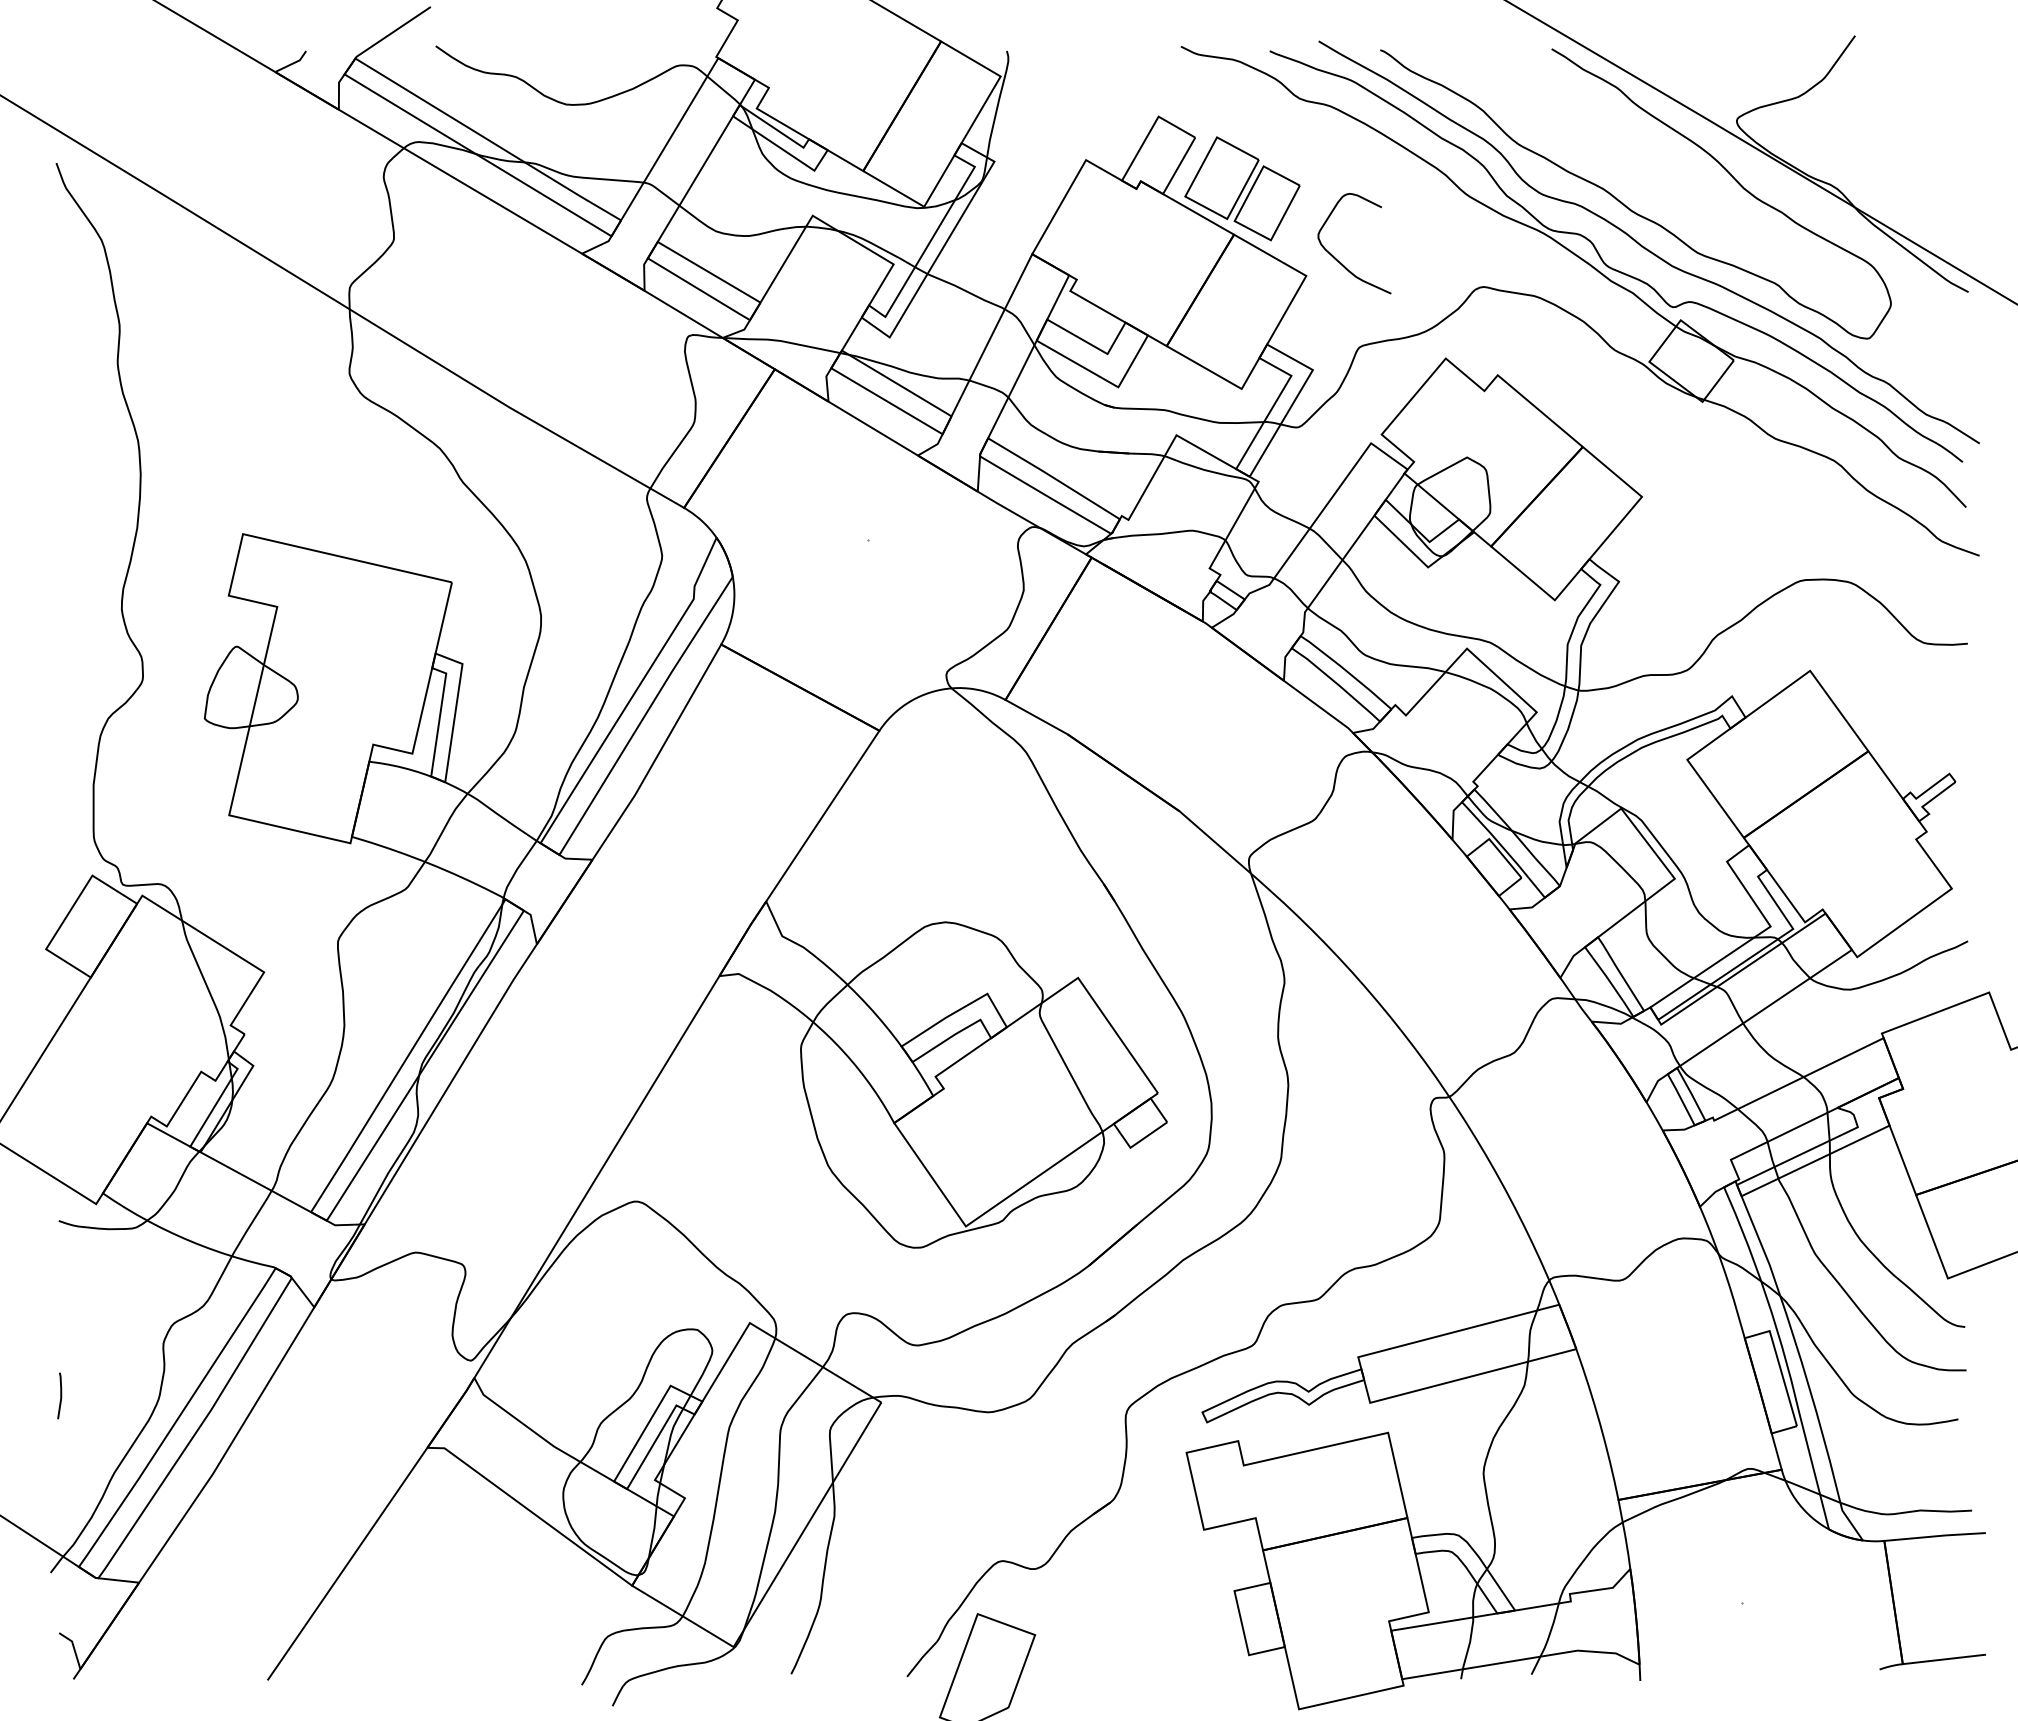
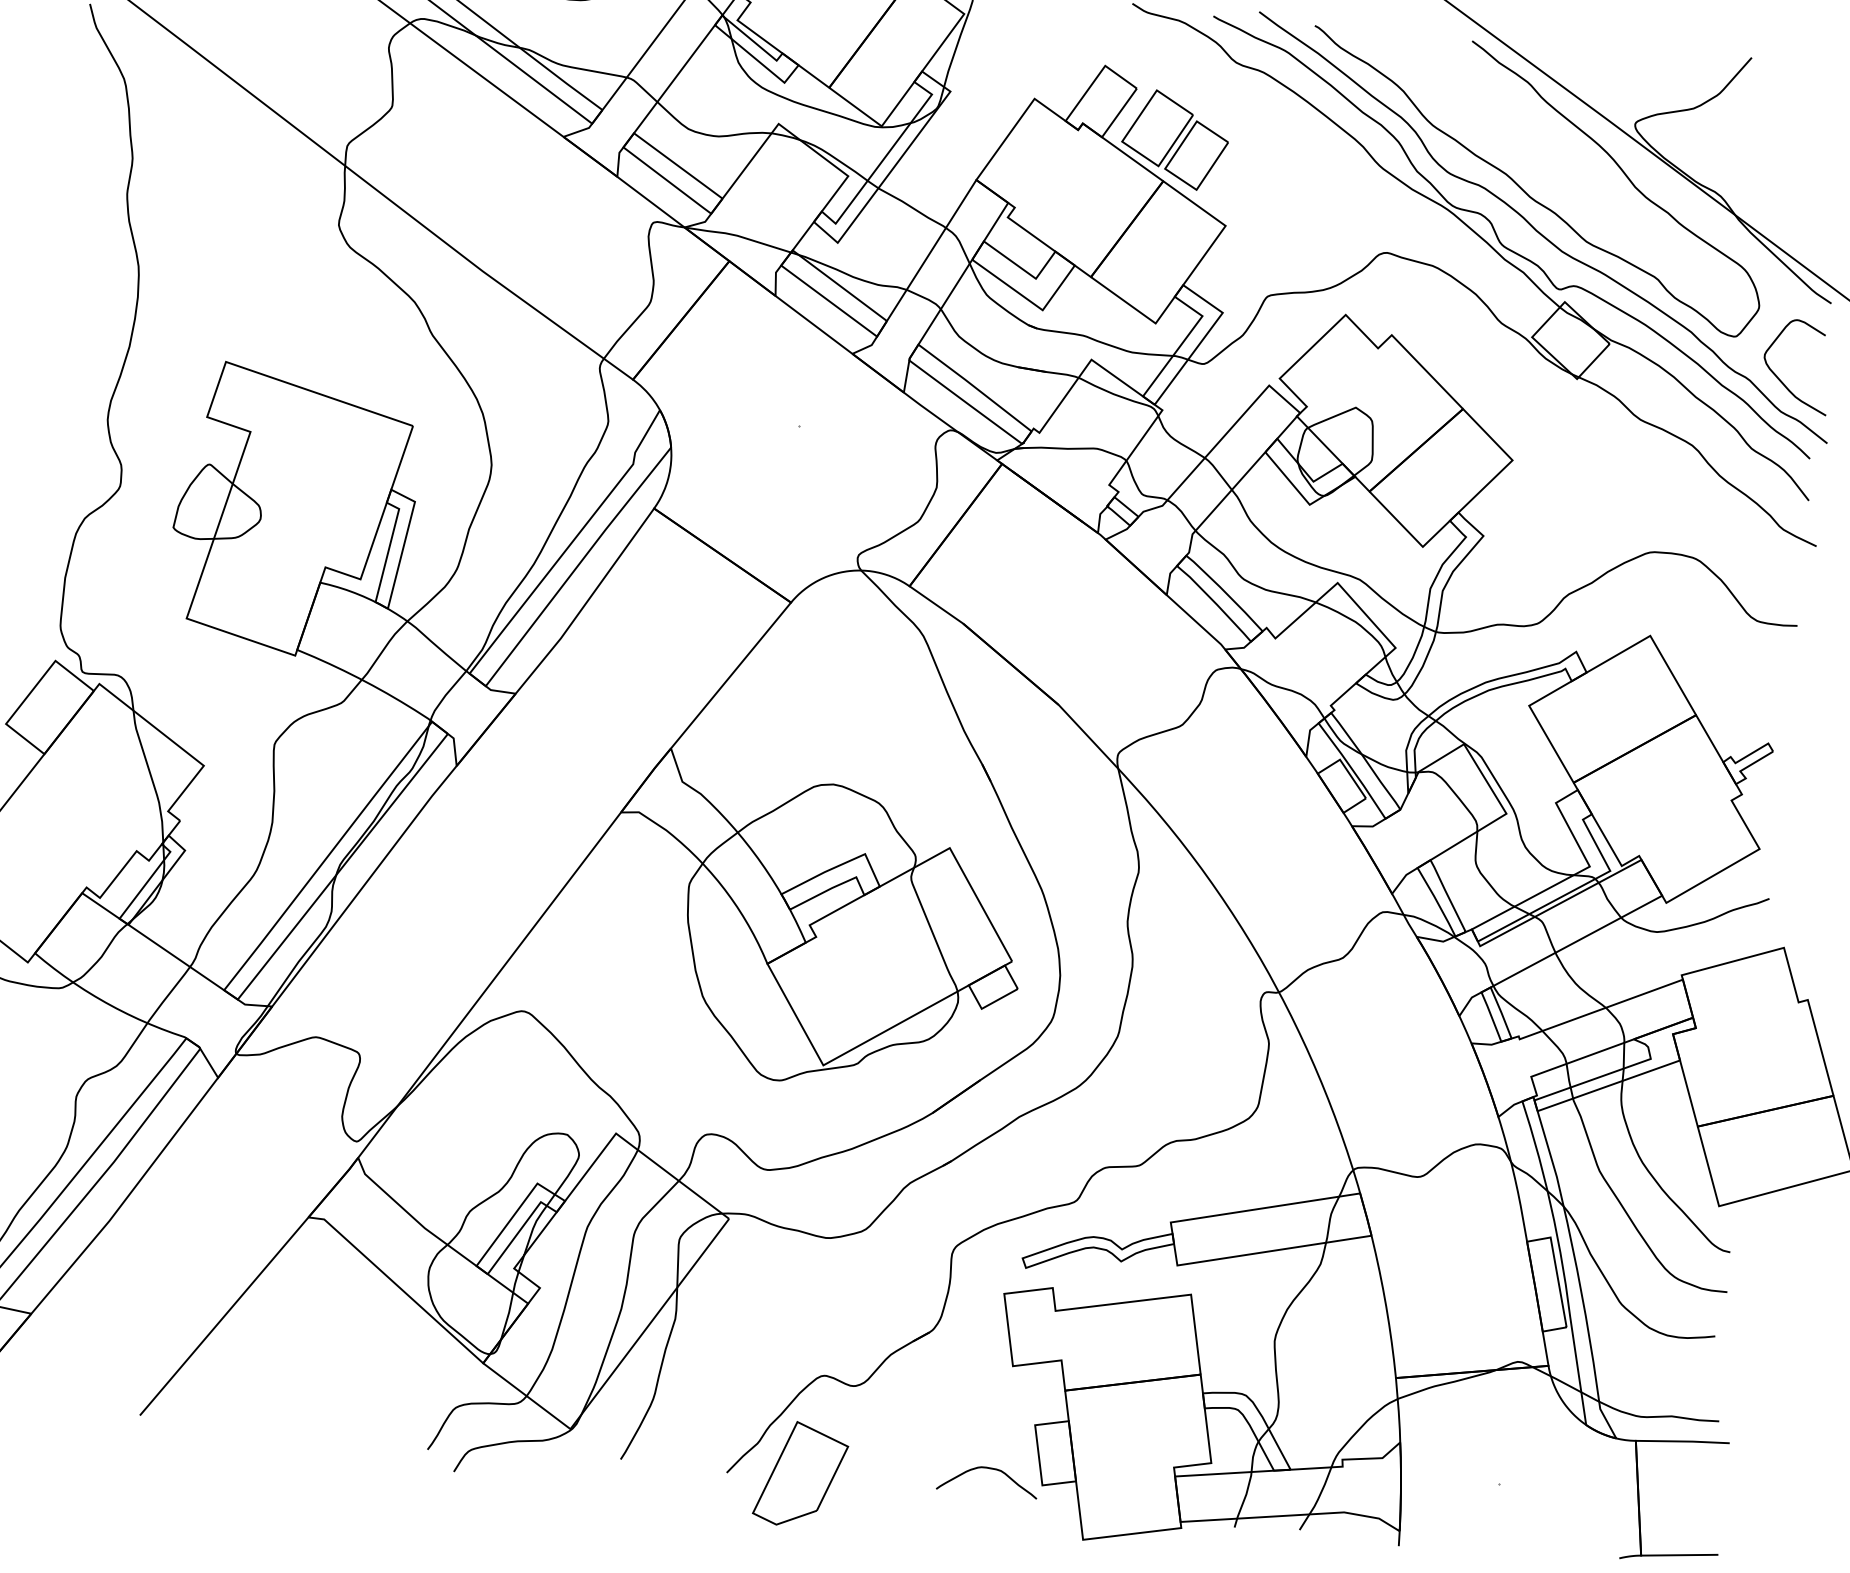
curve: (1341, 262) -> (1783, 382), moved
curve: (1189, 1643) -> (988, 1469), added

